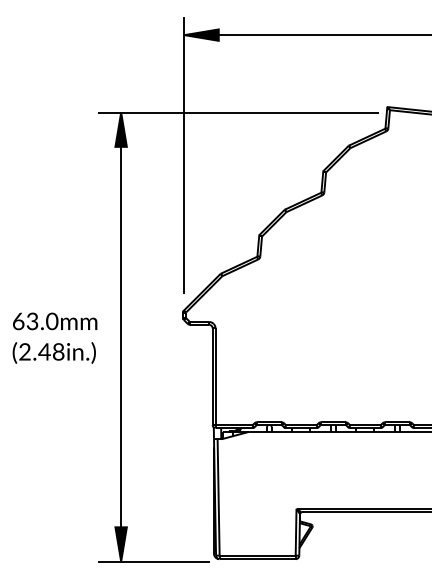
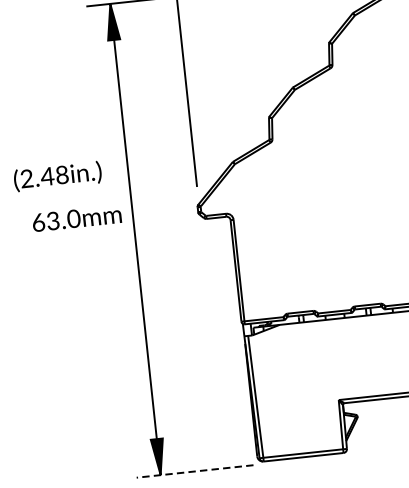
text: (55, 321) -> (77, 218), moved
text: (53, 352) -> (56, 176), moved
line: (153, 561) -> (194, 471), solid -> dashed

